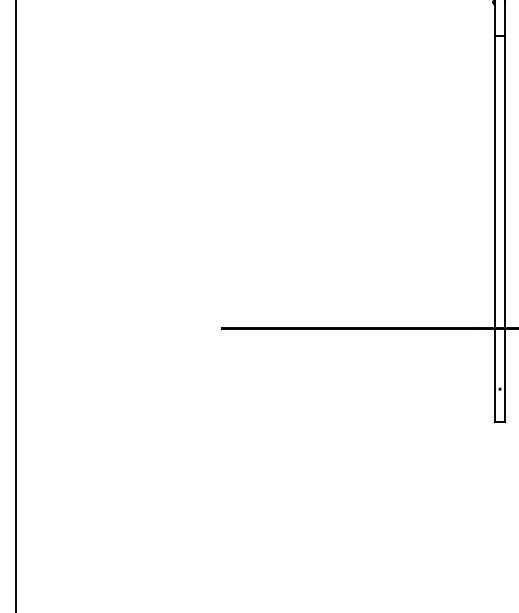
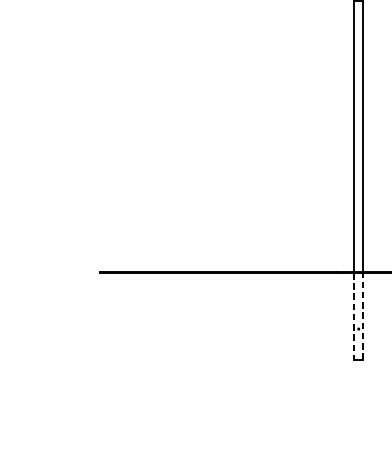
line: (495, 375) -> (354, 316), solid -> dashed
line: (504, 375) -> (362, 316), solid -> dashed

